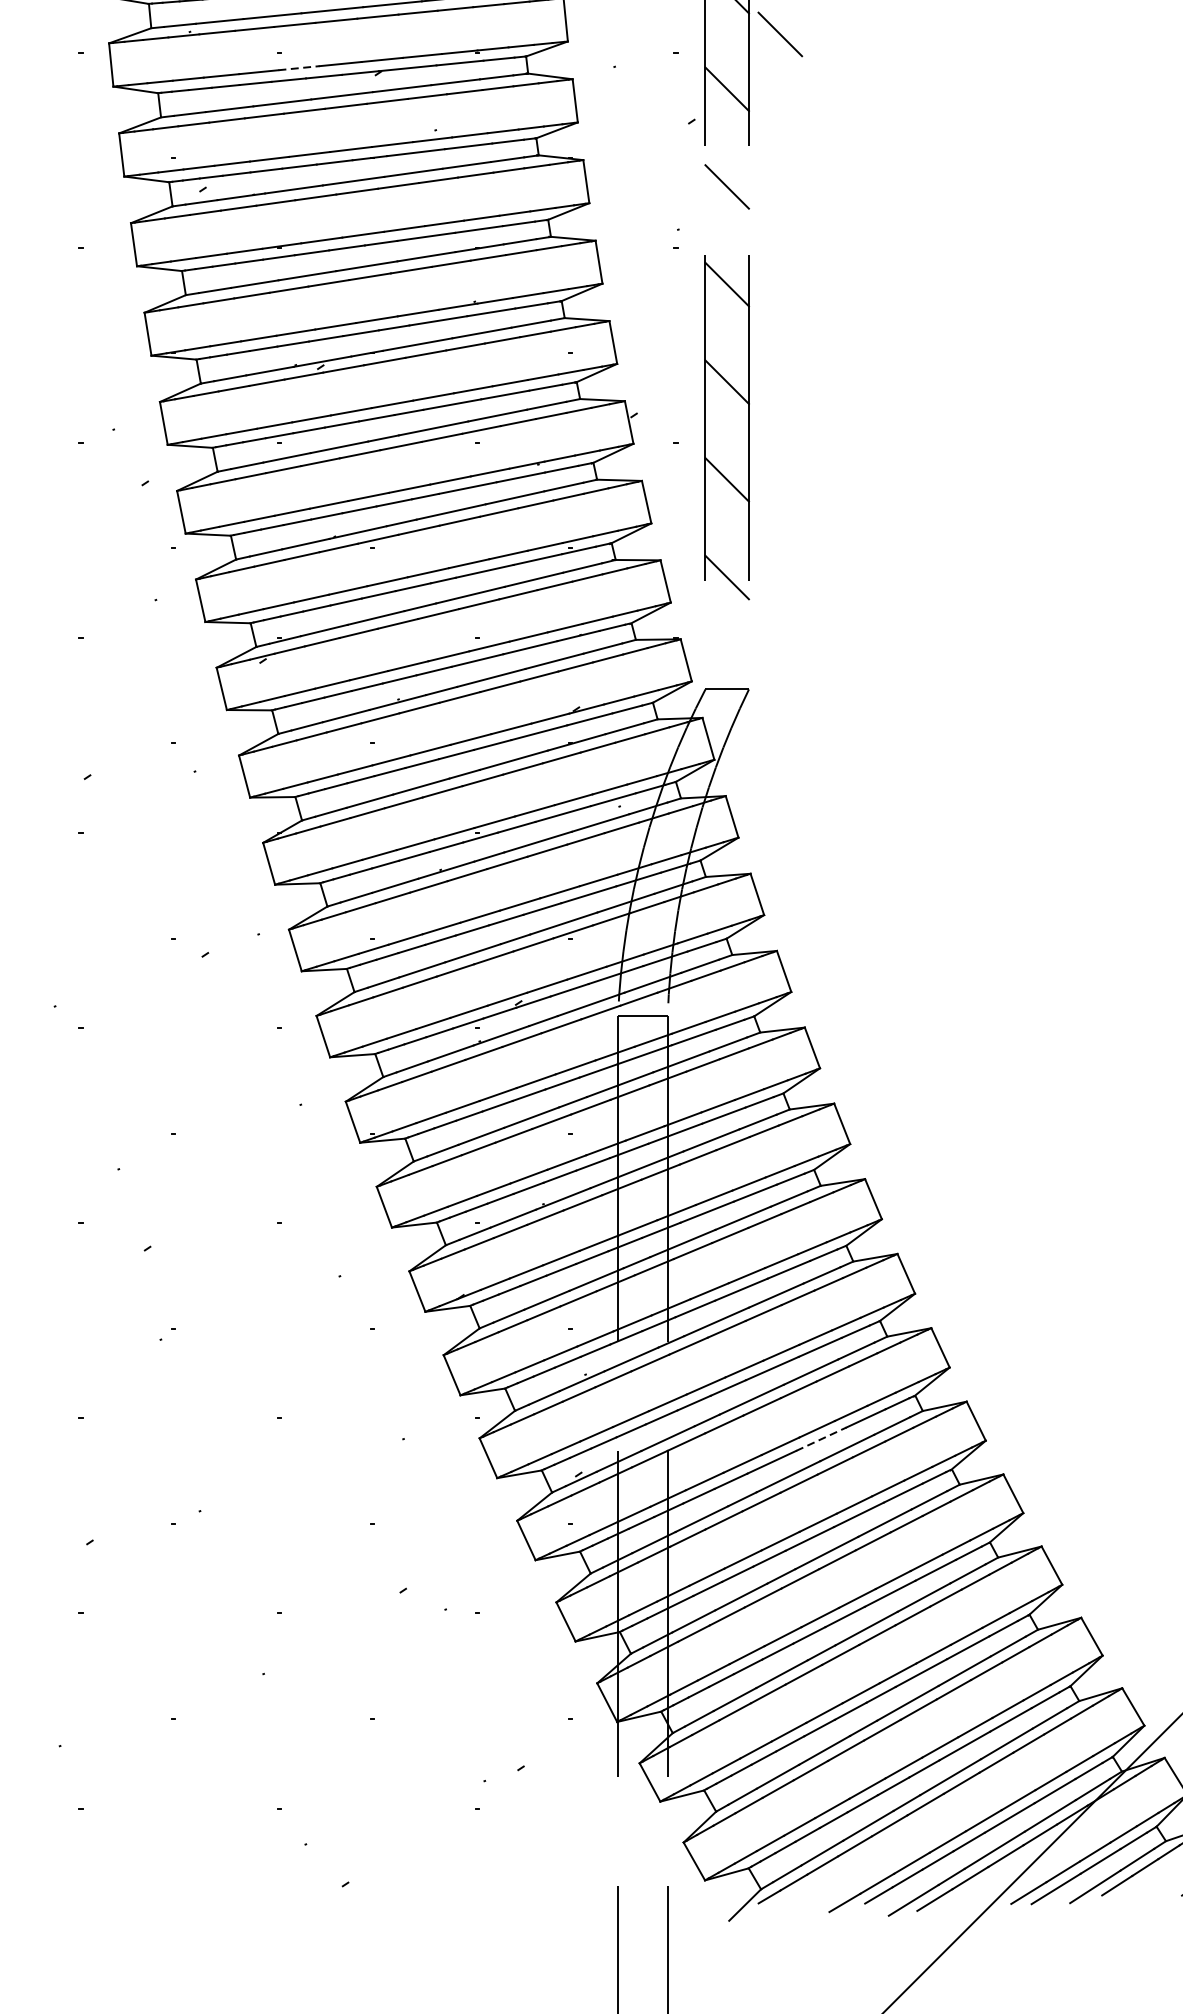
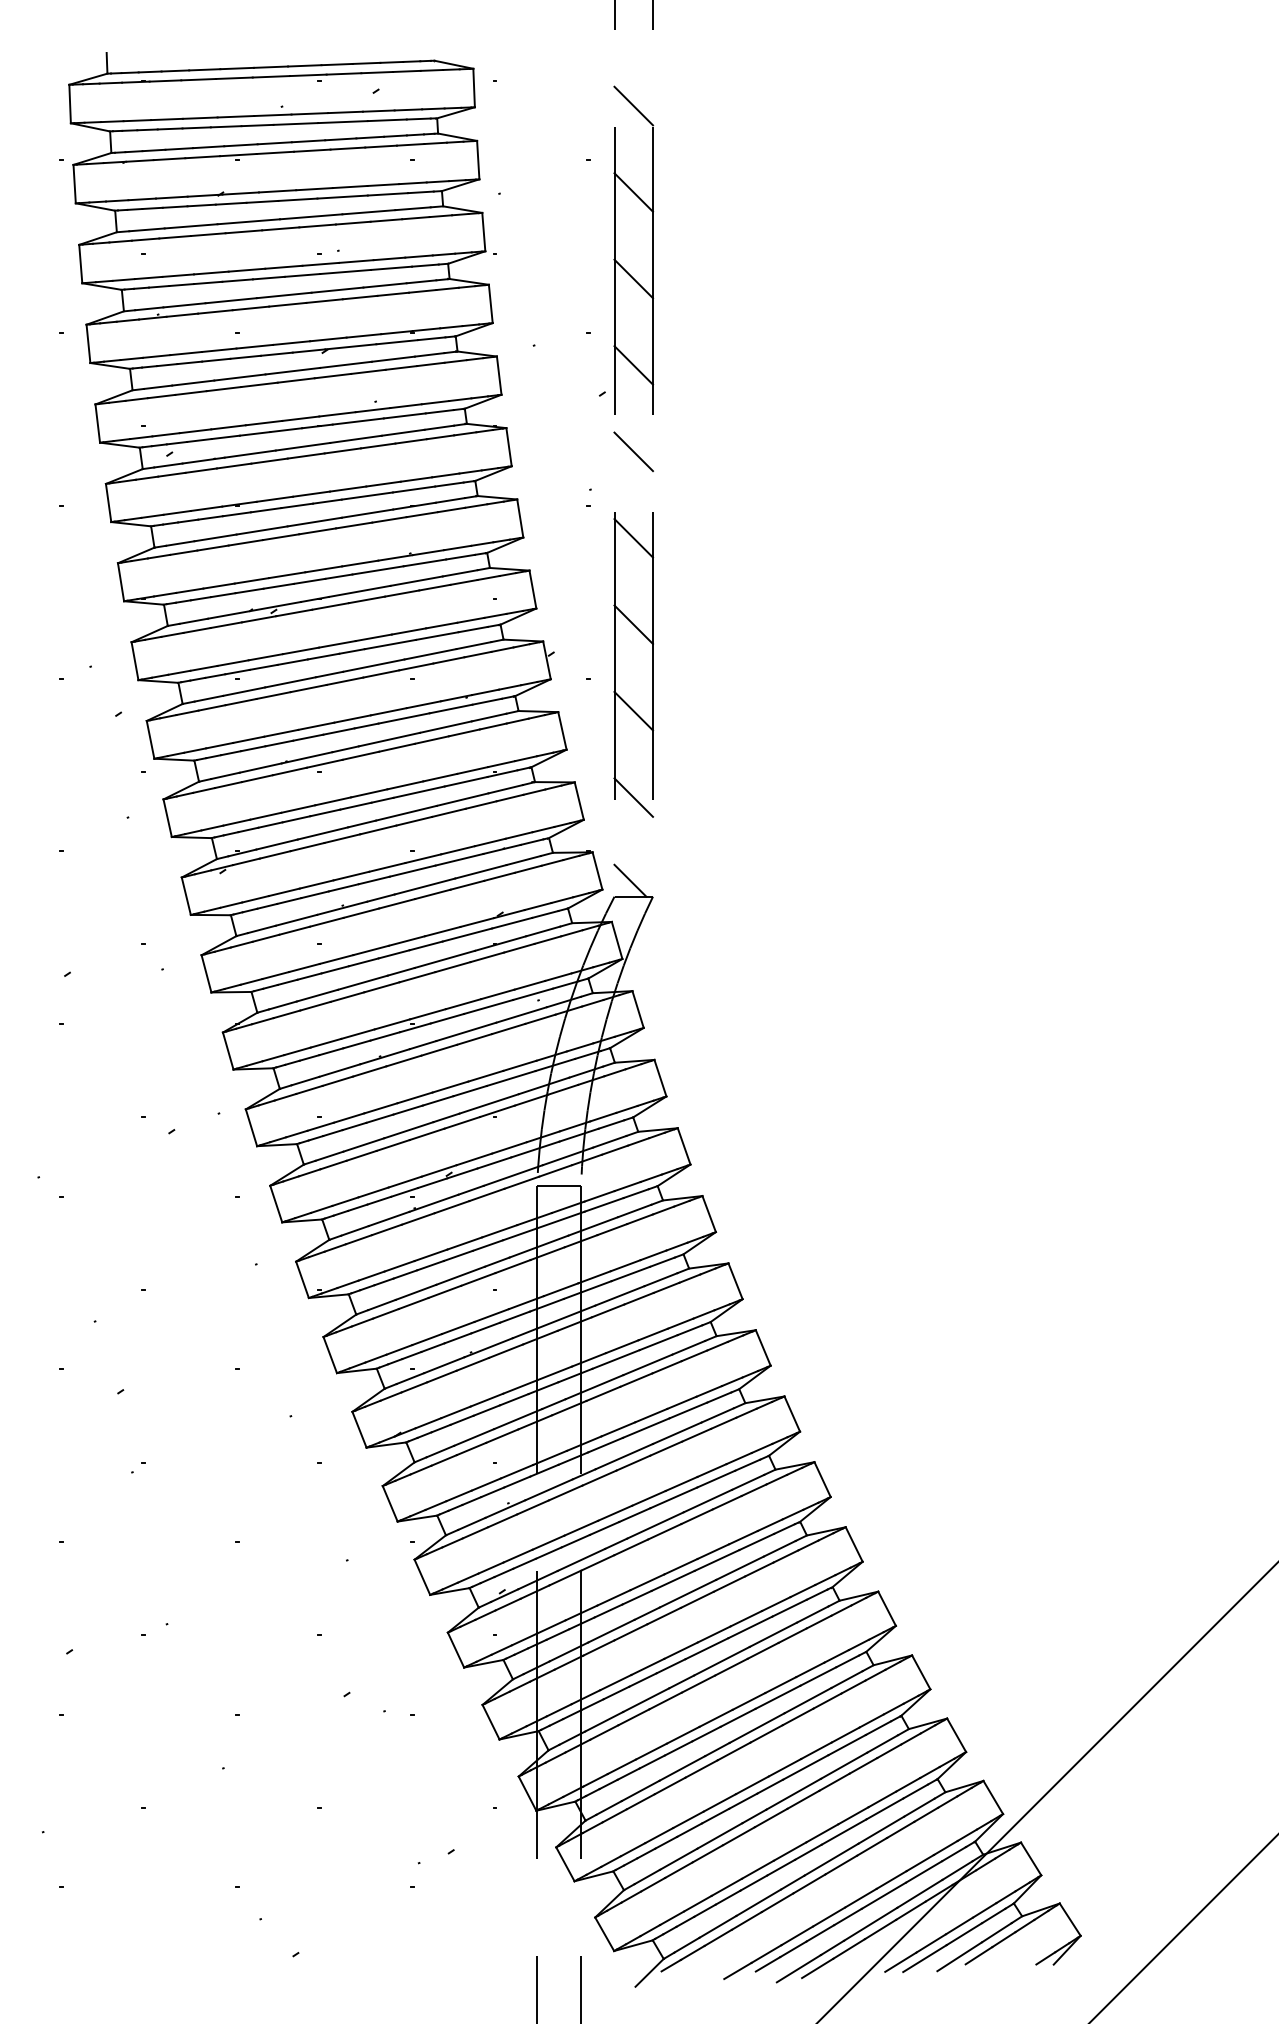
line: (780, 34) -> (680, 316), removed
line: (299, 67) -> (255, 346), dashed -> solid
line: (723, 671) -> (630, 880), added
line: (821, 1439) -> (717, 1560), dashed -> solid

